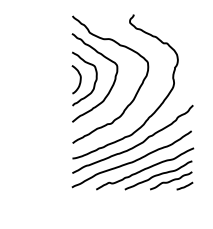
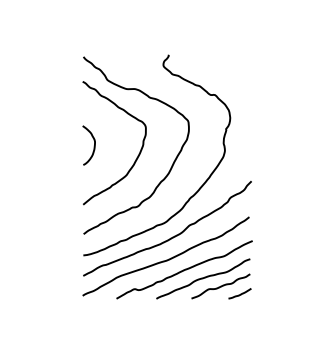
curve: (94, 83) -> (113, 150), removed

